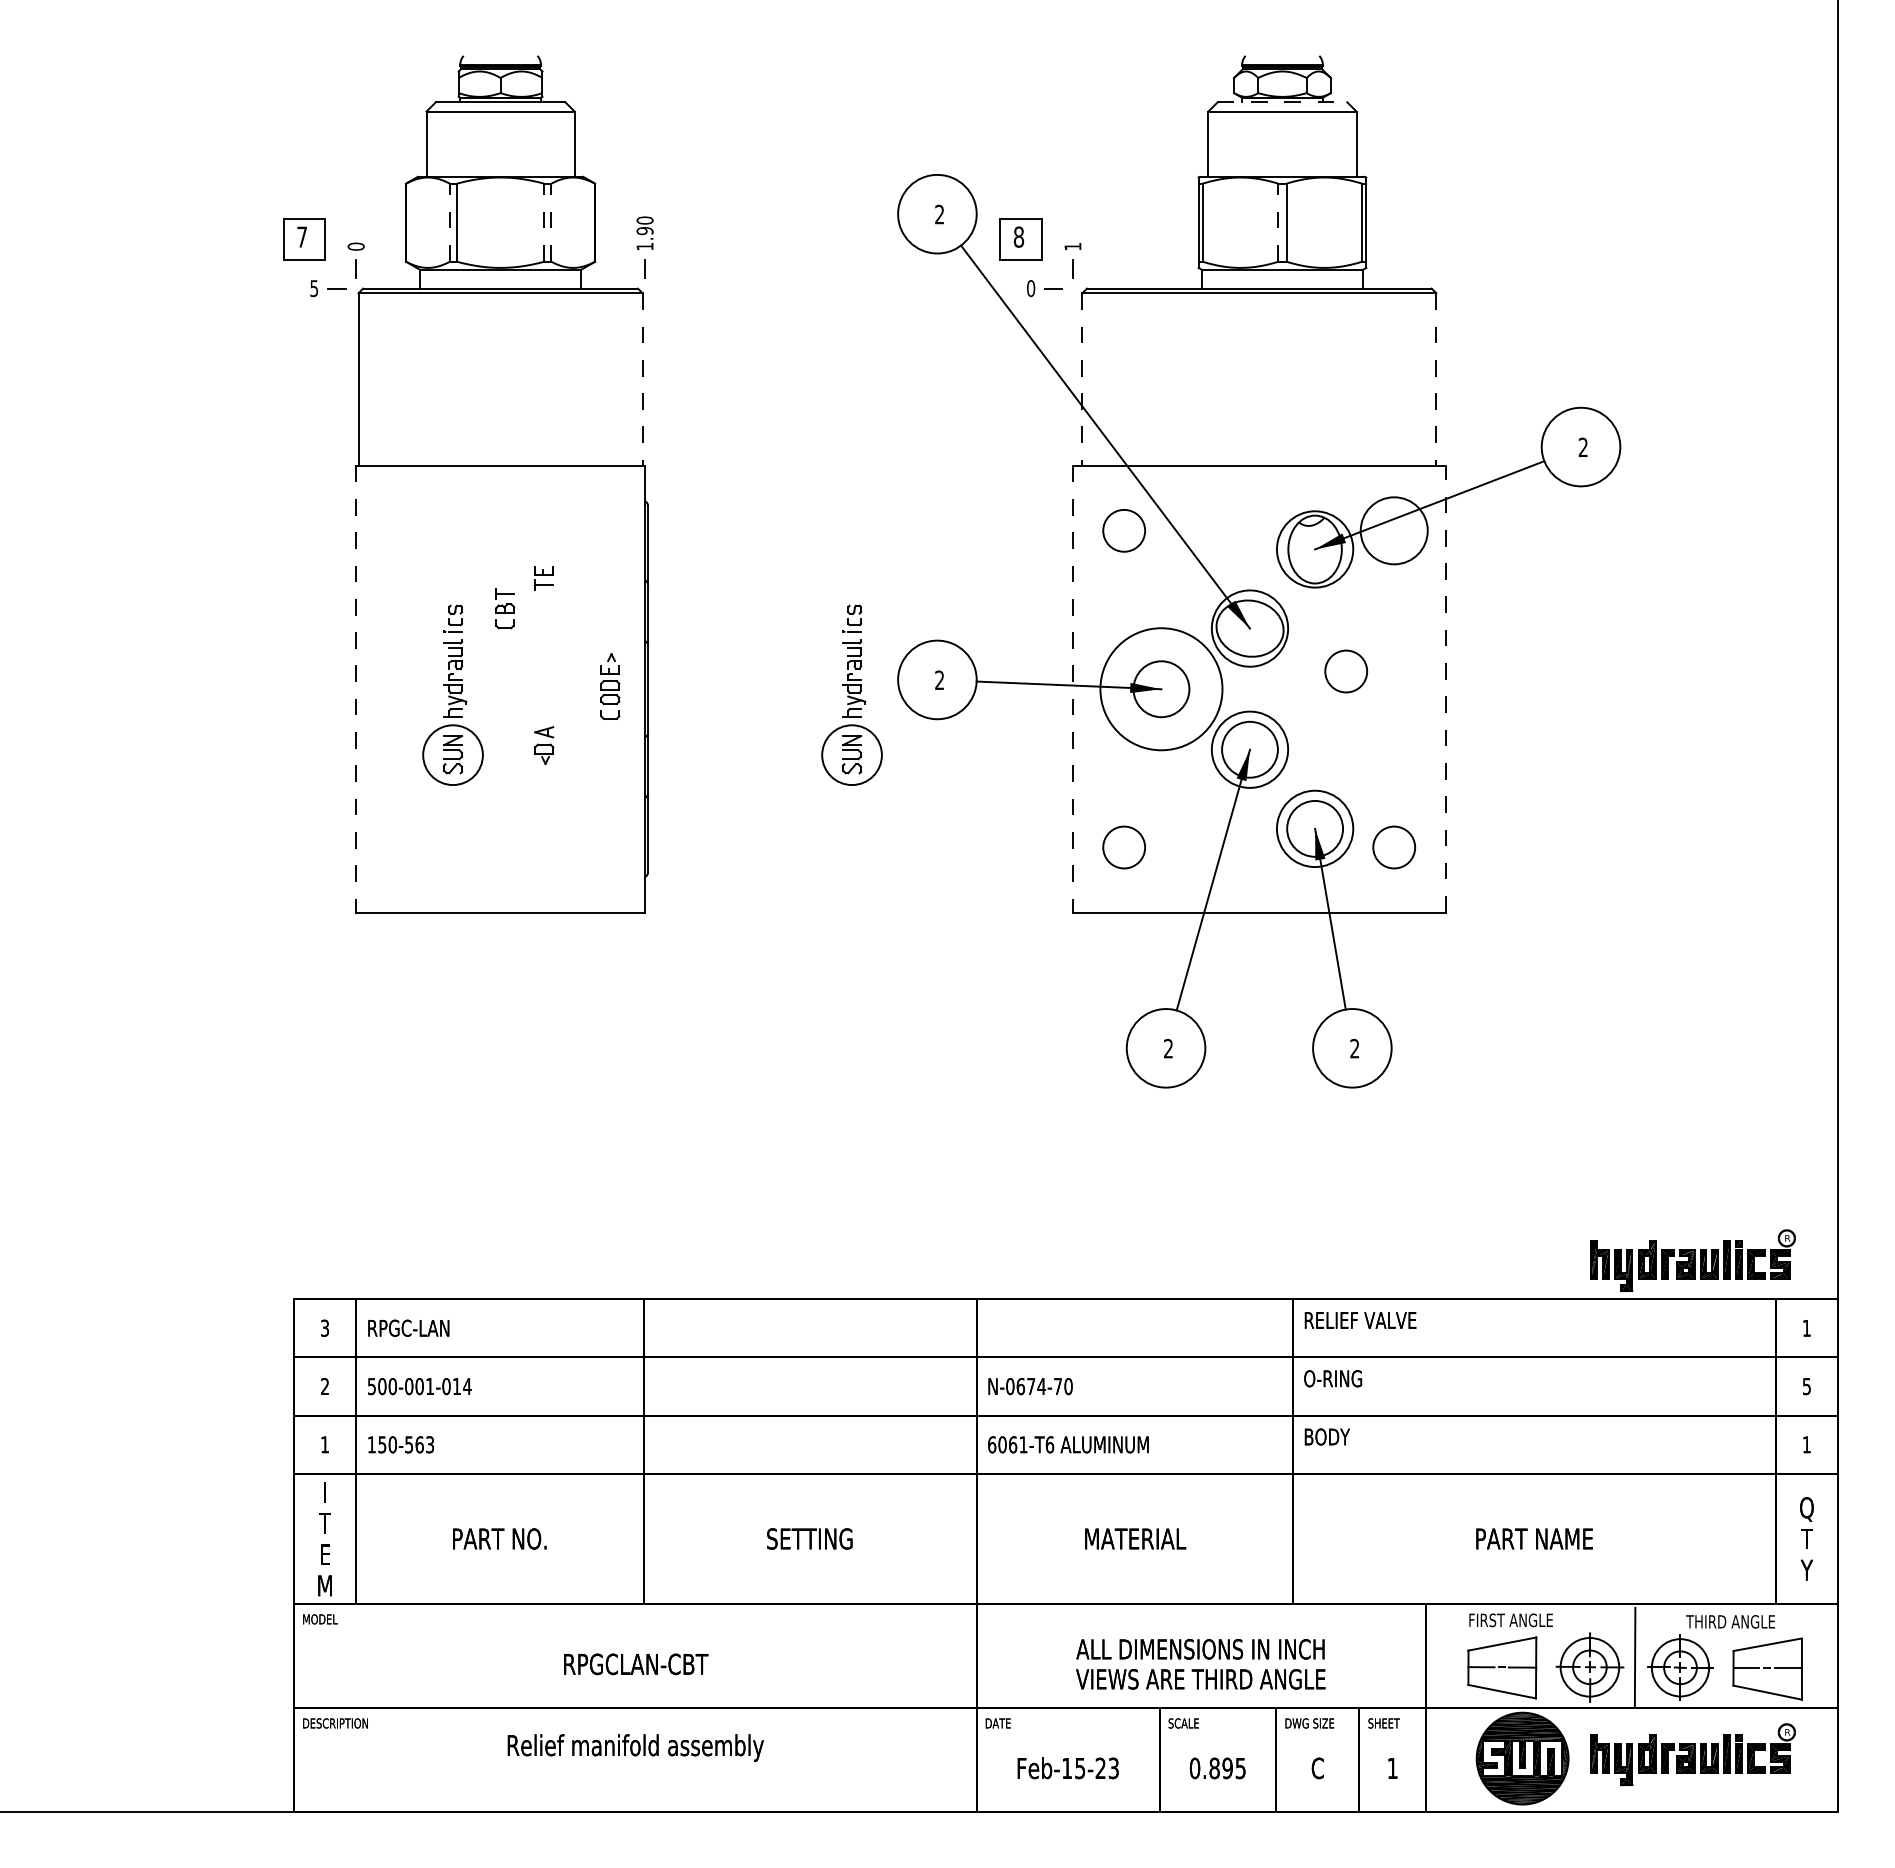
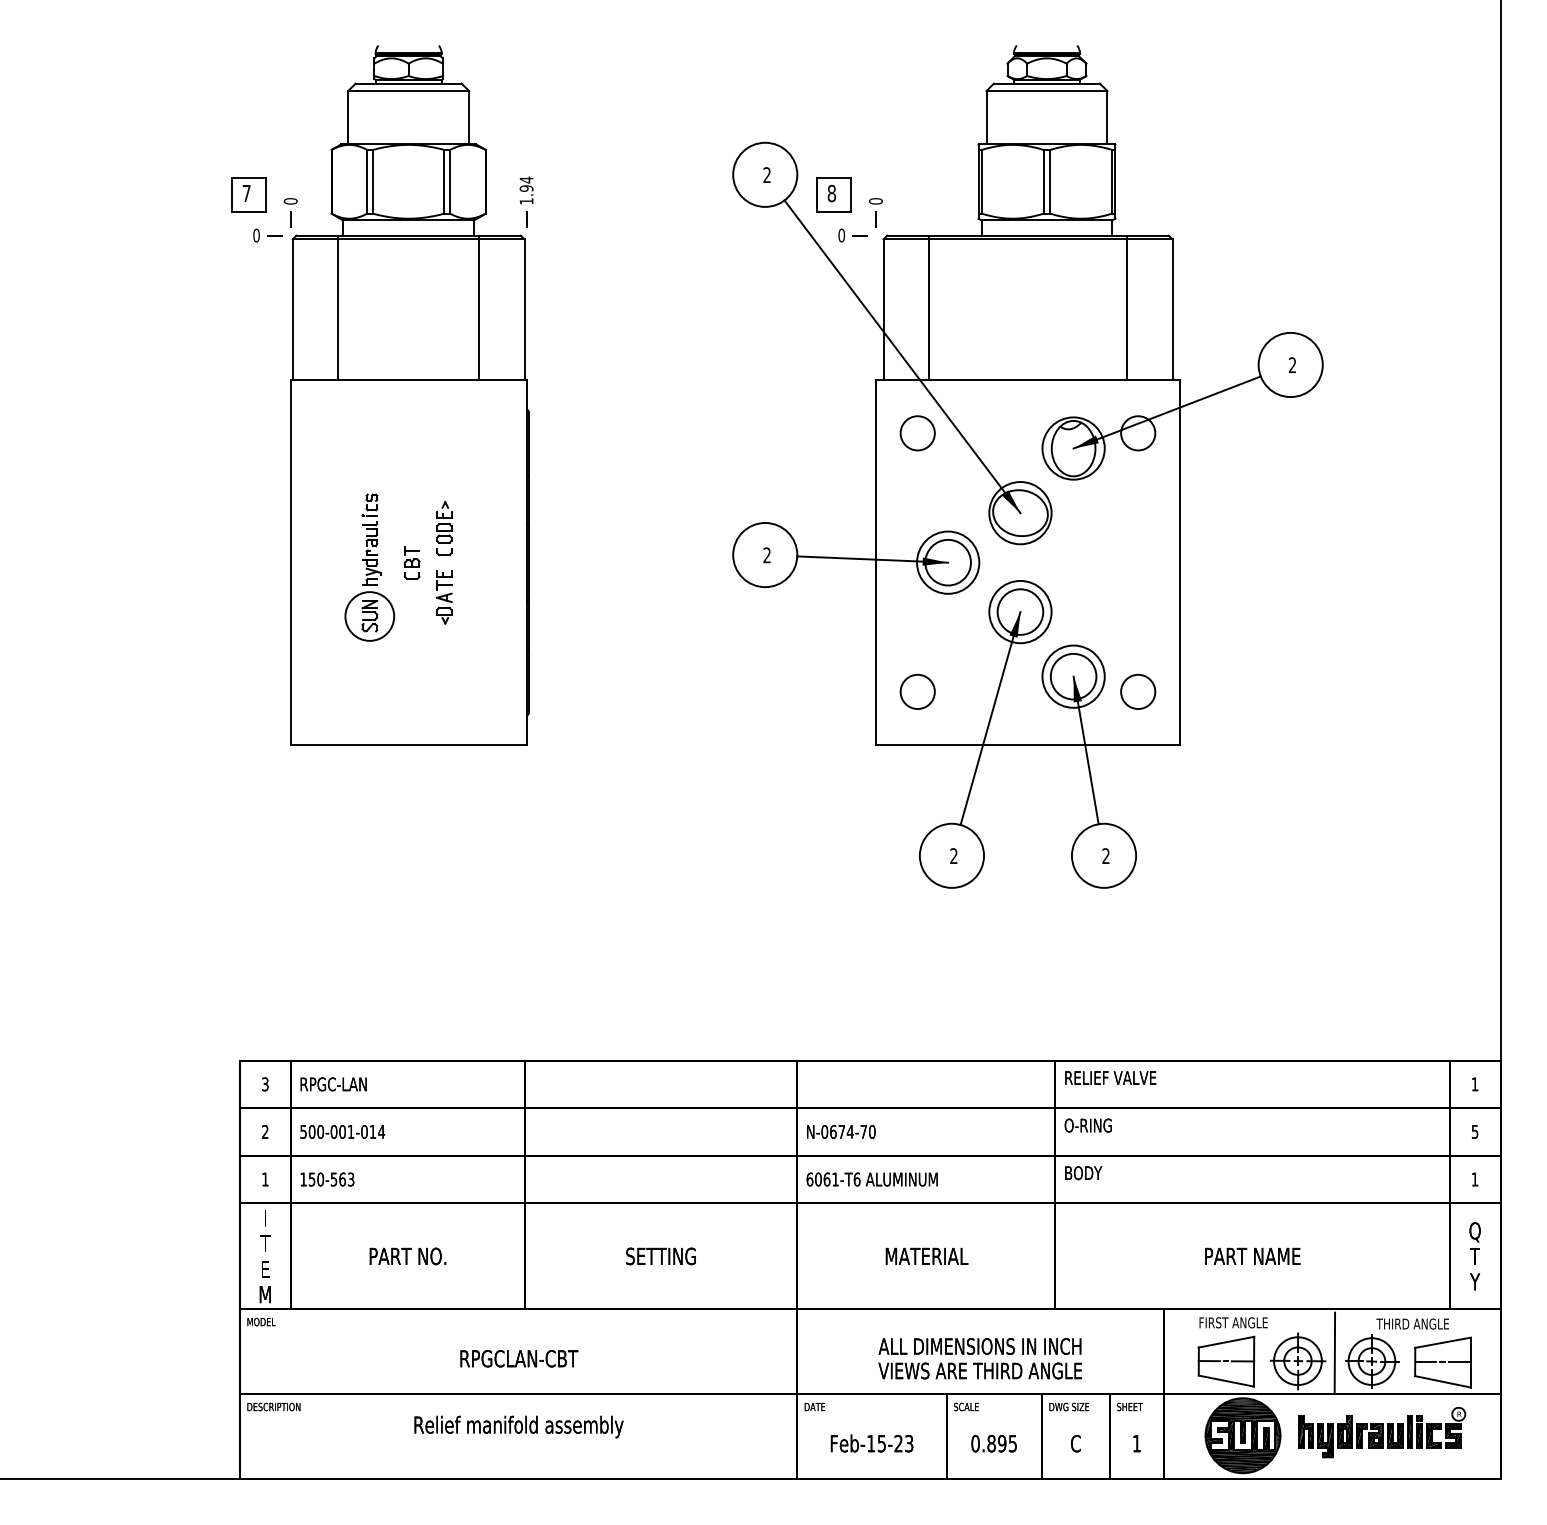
line: (1282, 102) -> (1046, 83), dashed -> solid
text: (644, 220) -> (526, 179), 1.90 -> 1.94
line: (449, 222) -> (366, 181), dashed -> solid
line: (544, 222) -> (444, 181), dashed -> solid
line: (551, 222) -> (450, 181), dashed -> solid
line: (1278, 222) -> (1043, 181), dashed -> solid
text: (1072, 246) -> (875, 201), 1 -> 0
text: (314, 288) -> (256, 235), 5 -> 0
line: (414, 376) -> (338, 307), added
line: (586, 376) -> (478, 307), added
line: (1138, 376) -> (929, 307), added
line: (1380, 376) -> (1127, 307), added
line: (642, 379) -> (524, 309), dashed -> solid
line: (1082, 379) -> (883, 309), dashed -> solid
line: (1436, 379) -> (1172, 309), dashed -> solid
circle: (1394, 530) -> (1138, 433), size x0.62
part: (543, 578) -> (443, 580), moved
part: (504, 608) -> (411, 562), moved
circle: (1346, 671) -> (1099, 548), removed
part: (610, 686) -> (444, 528), moved
line: (356, 689) -> (291, 562), dashed -> solid
line: (1072, 689) -> (875, 562), dashed -> solid
circle: (1161, 689) -> (948, 562), size x0.62
line: (1445, 689) -> (1180, 562), dashed -> solid
part: (851, 694) -> (695, 566), removed
part: (1692, 1260) -> (1381, 1029), removed

